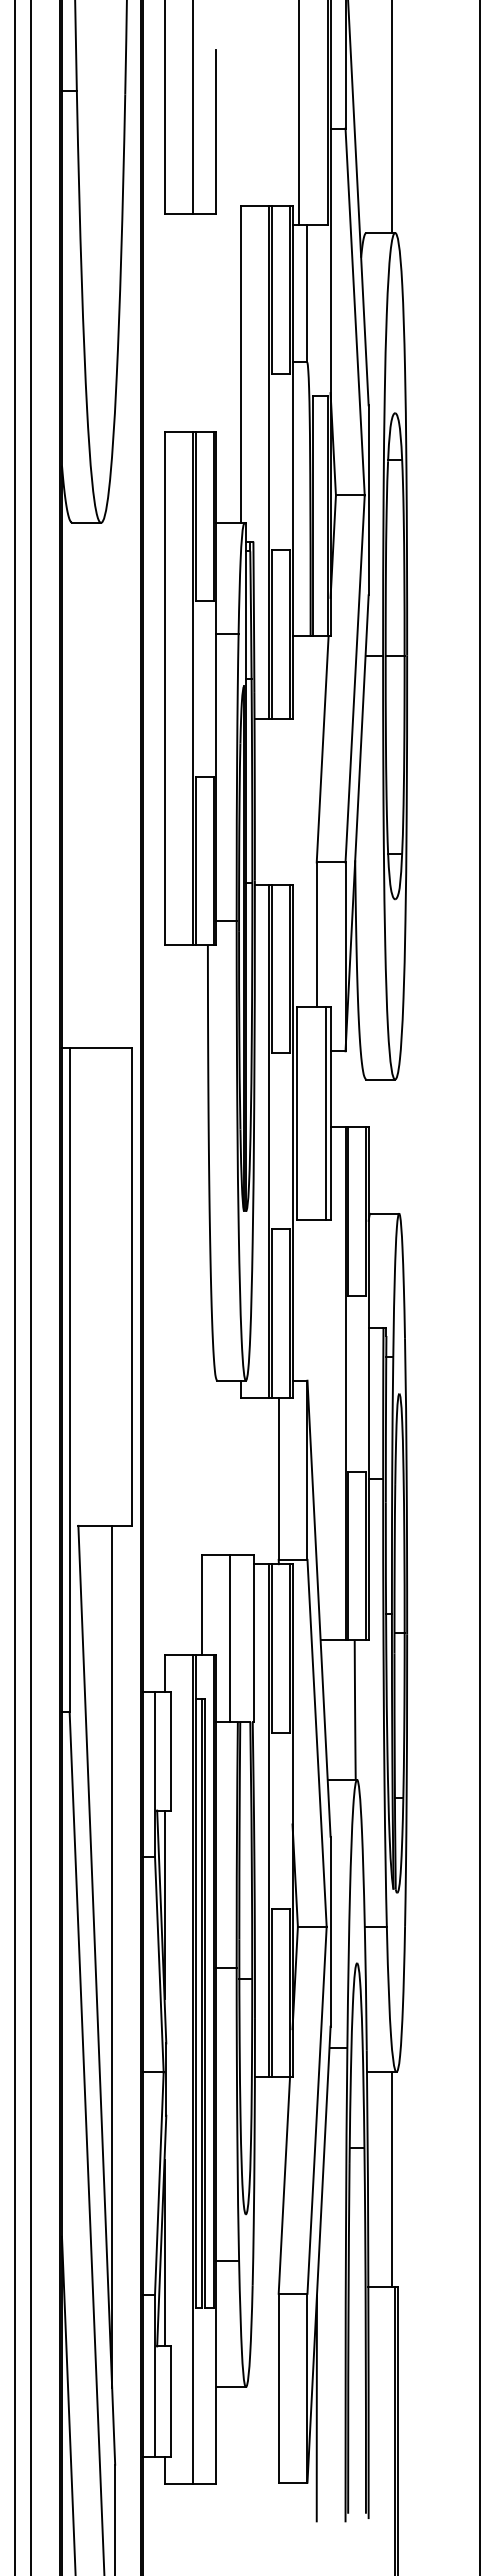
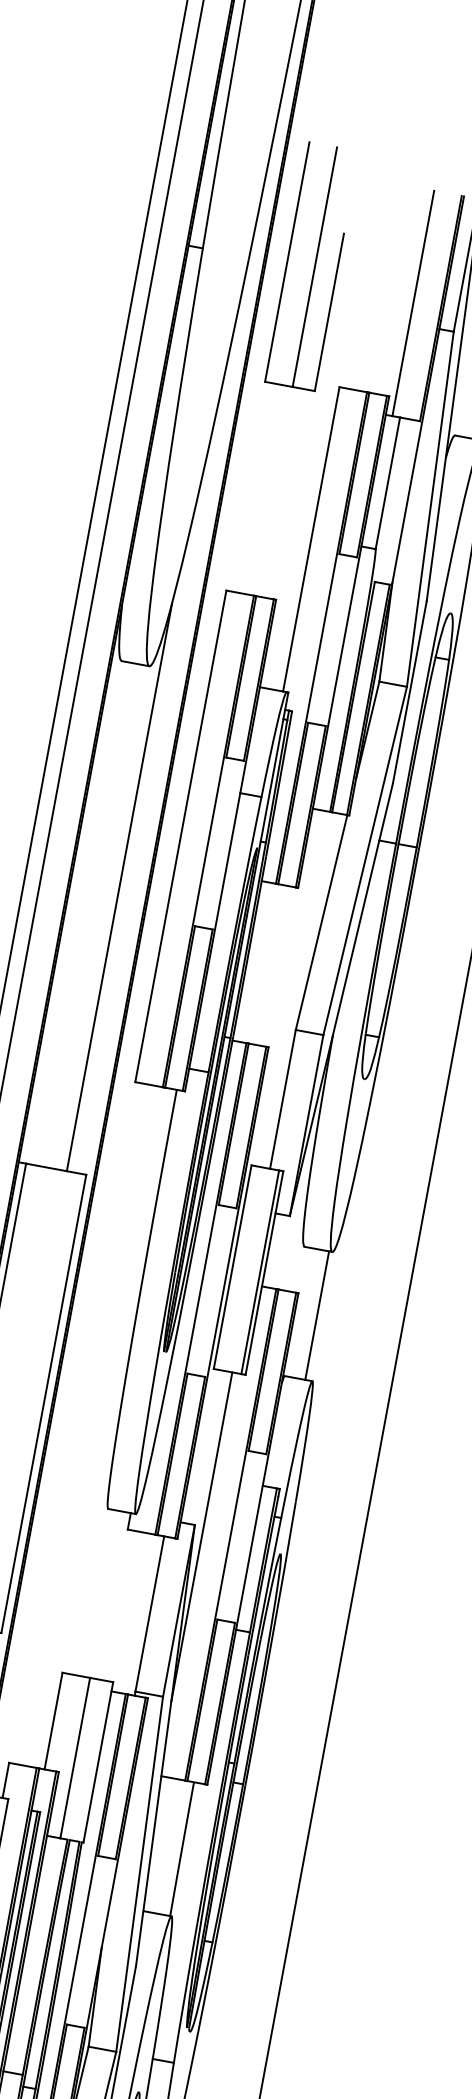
line: (112, 751) -> (119, 887), added
line: (391, 1146) -> (316, 1315), added
line: (316, 1391) -> (201, 1536), added

